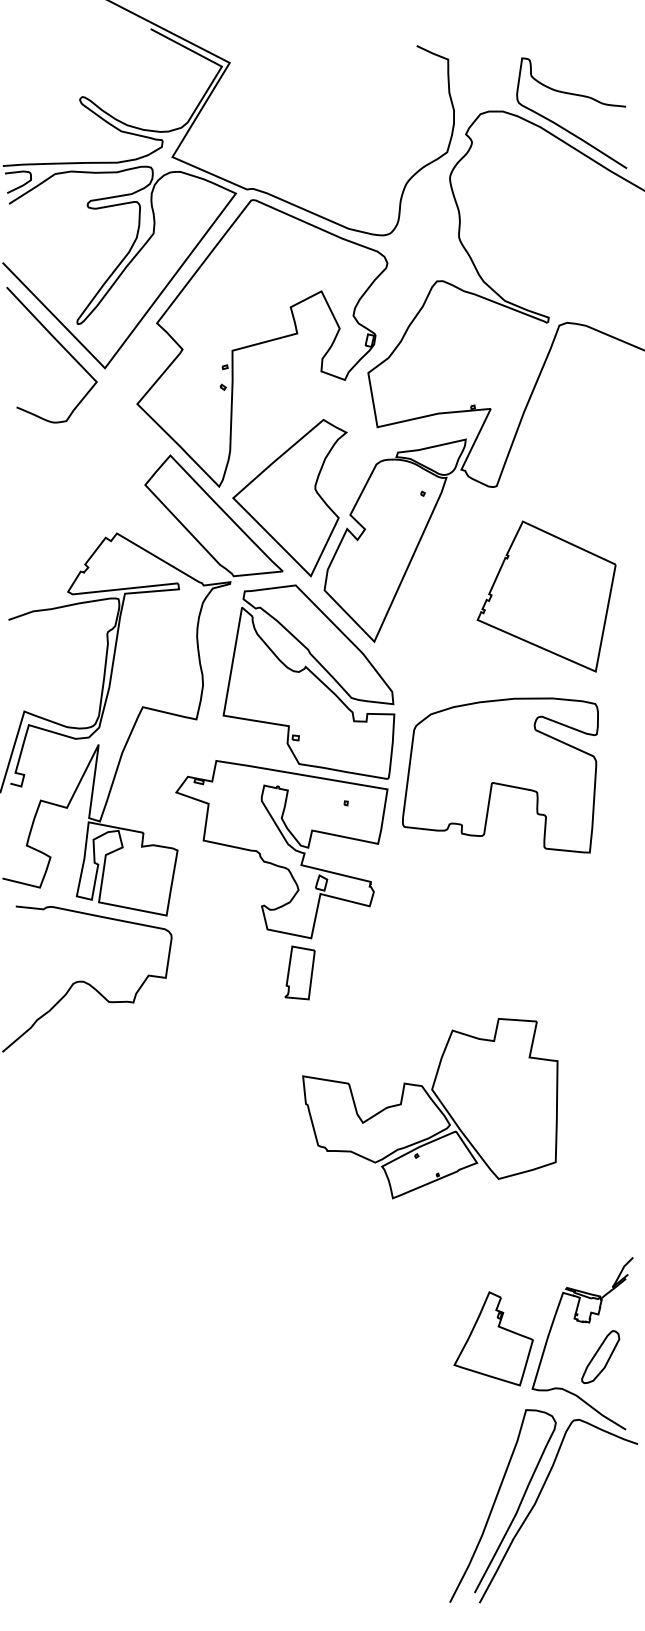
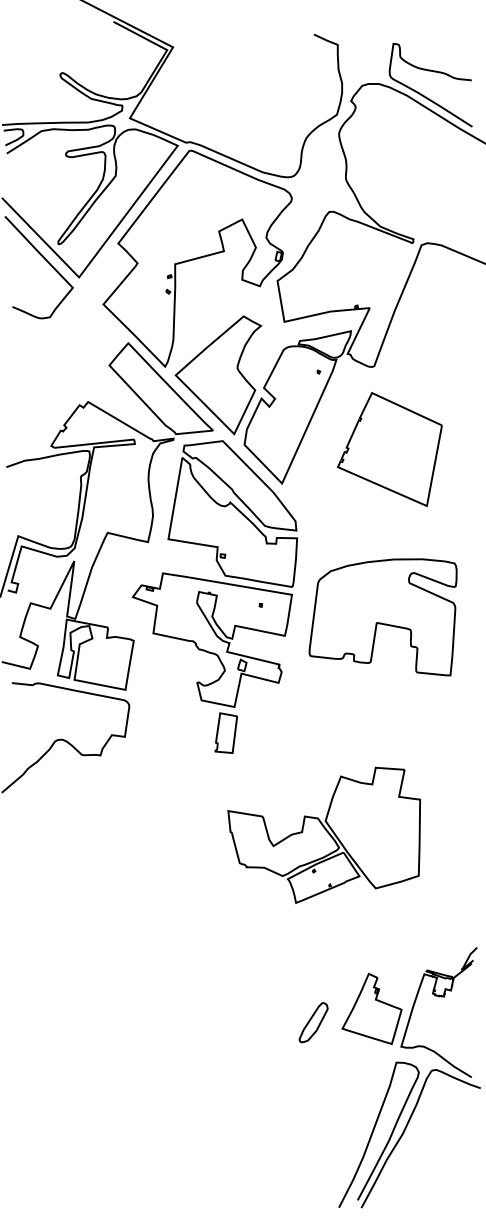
part: (546, 596) -> (389, 449), moved
part: (499, 775) -> (382, 617), moved
part: (600, 1356) -> (313, 1022), moved

